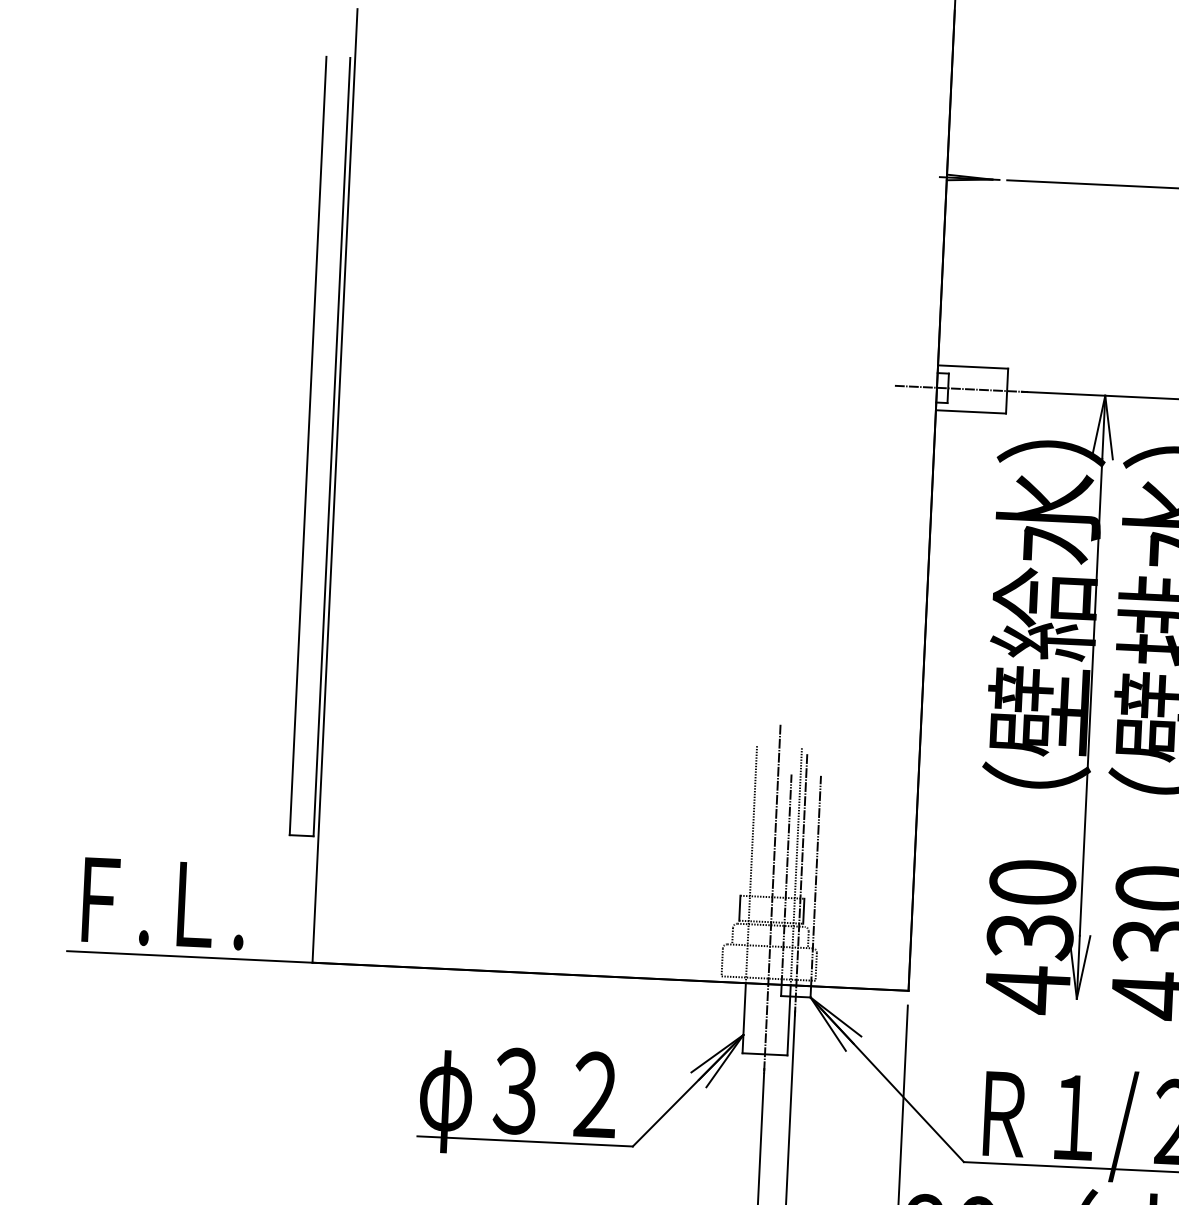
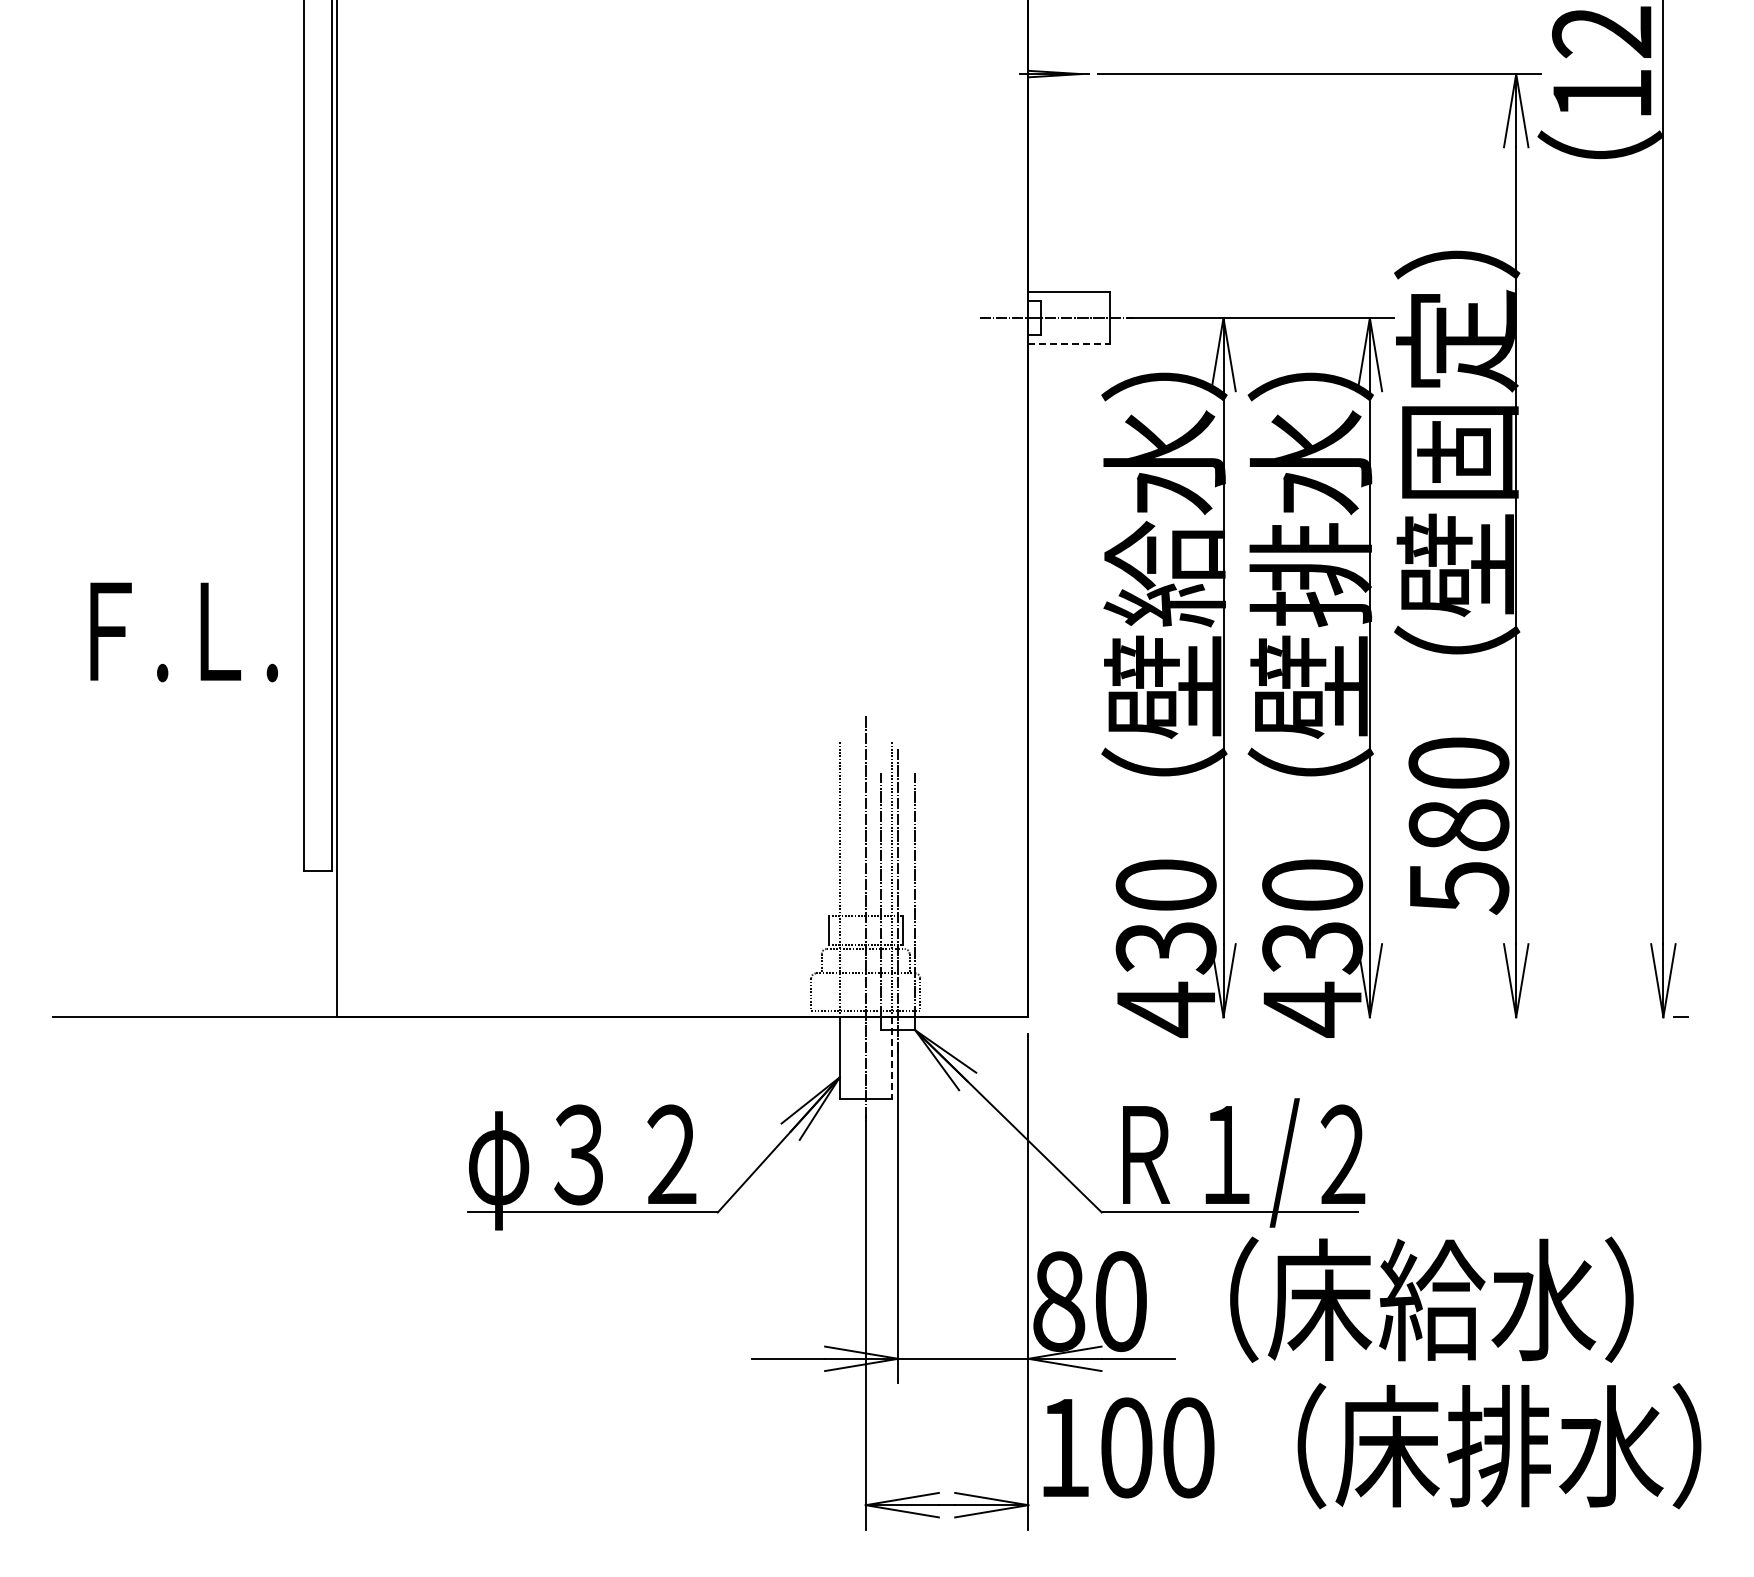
line: (971, 412) -> (1069, 344), solid -> dashed
text: (164, 904) -> (184, 632), moved
line: (788, 1019) -> (891, 1057), solid -> dashed

